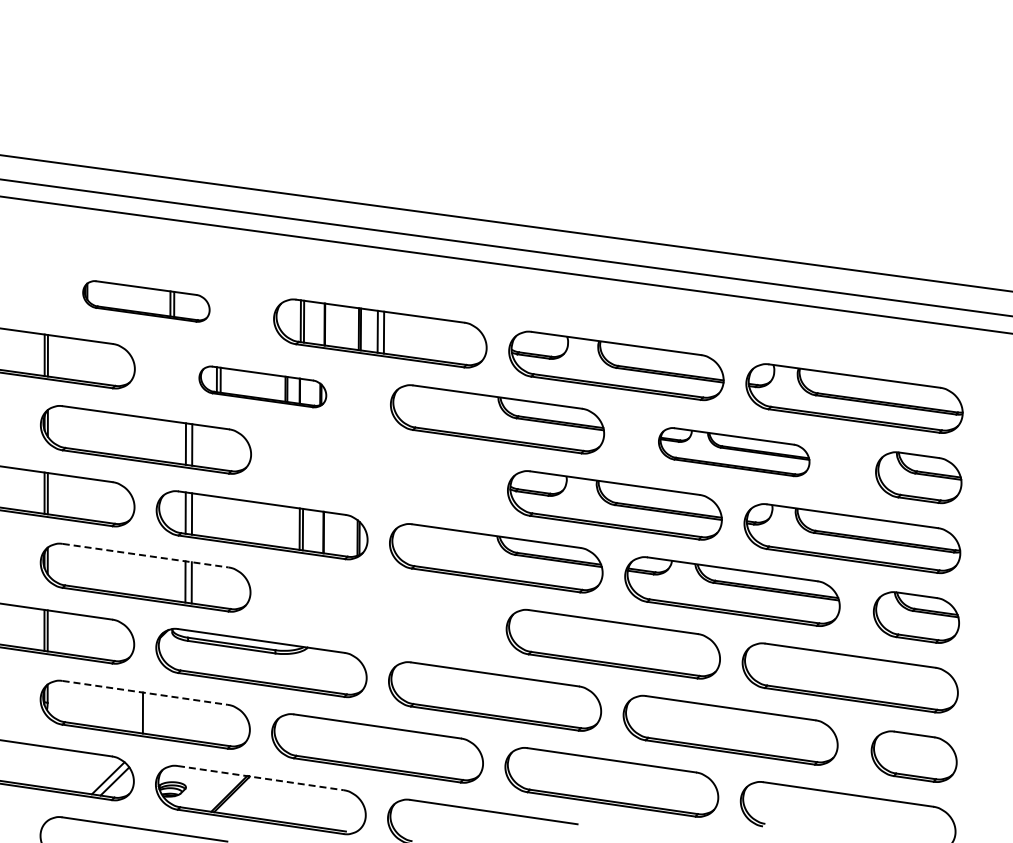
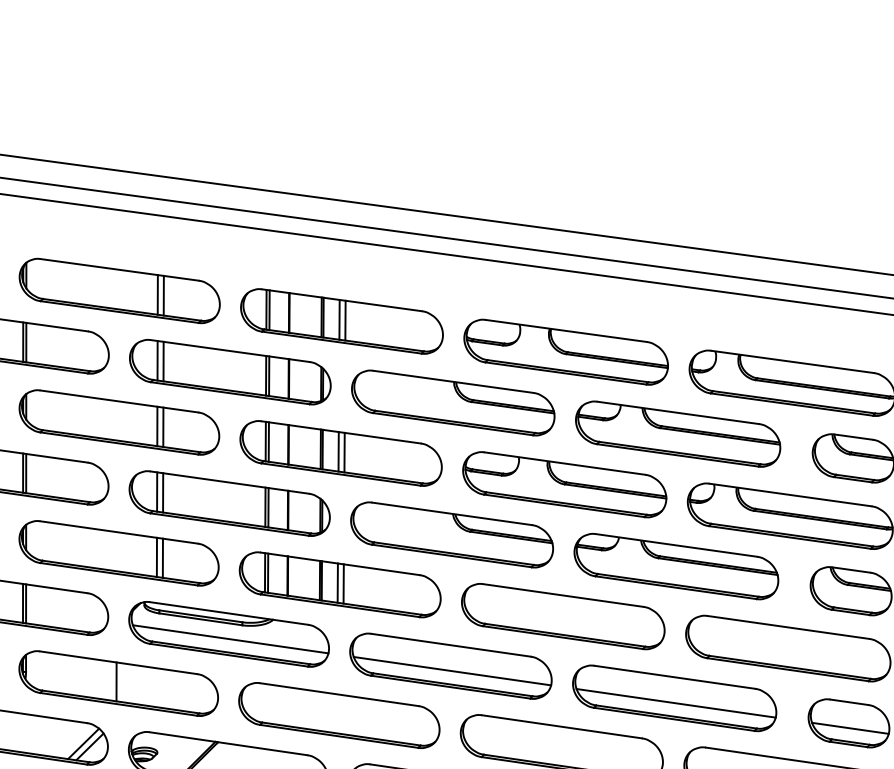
part: (146, 301) -> (119, 291), size x1.67
part: (262, 386) -> (230, 371), size x1.67
part: (733, 451) -> (677, 433), size x1.43
part: (379, 472) -> (341, 453), added
line: (145, 555) -> (118, 532), dashed -> solid
part: (378, 610) -> (340, 584), added
line: (263, 667) -> (231, 638), added
line: (145, 692) -> (118, 662), dashed -> solid
line: (496, 701) -> (452, 670), added
line: (732, 735) -> (676, 703), added
line: (915, 761) -> (850, 727), added
line: (260, 778) -> (228, 744), dashed -> solid

